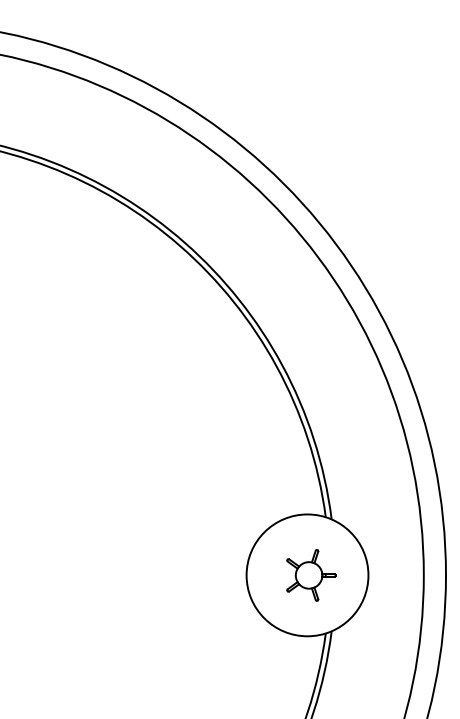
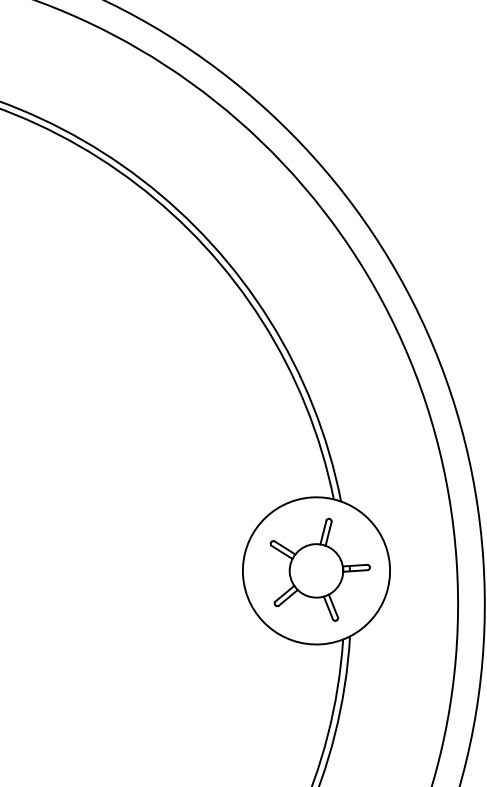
part: (311, 575) -> (321, 570), size x1.67

